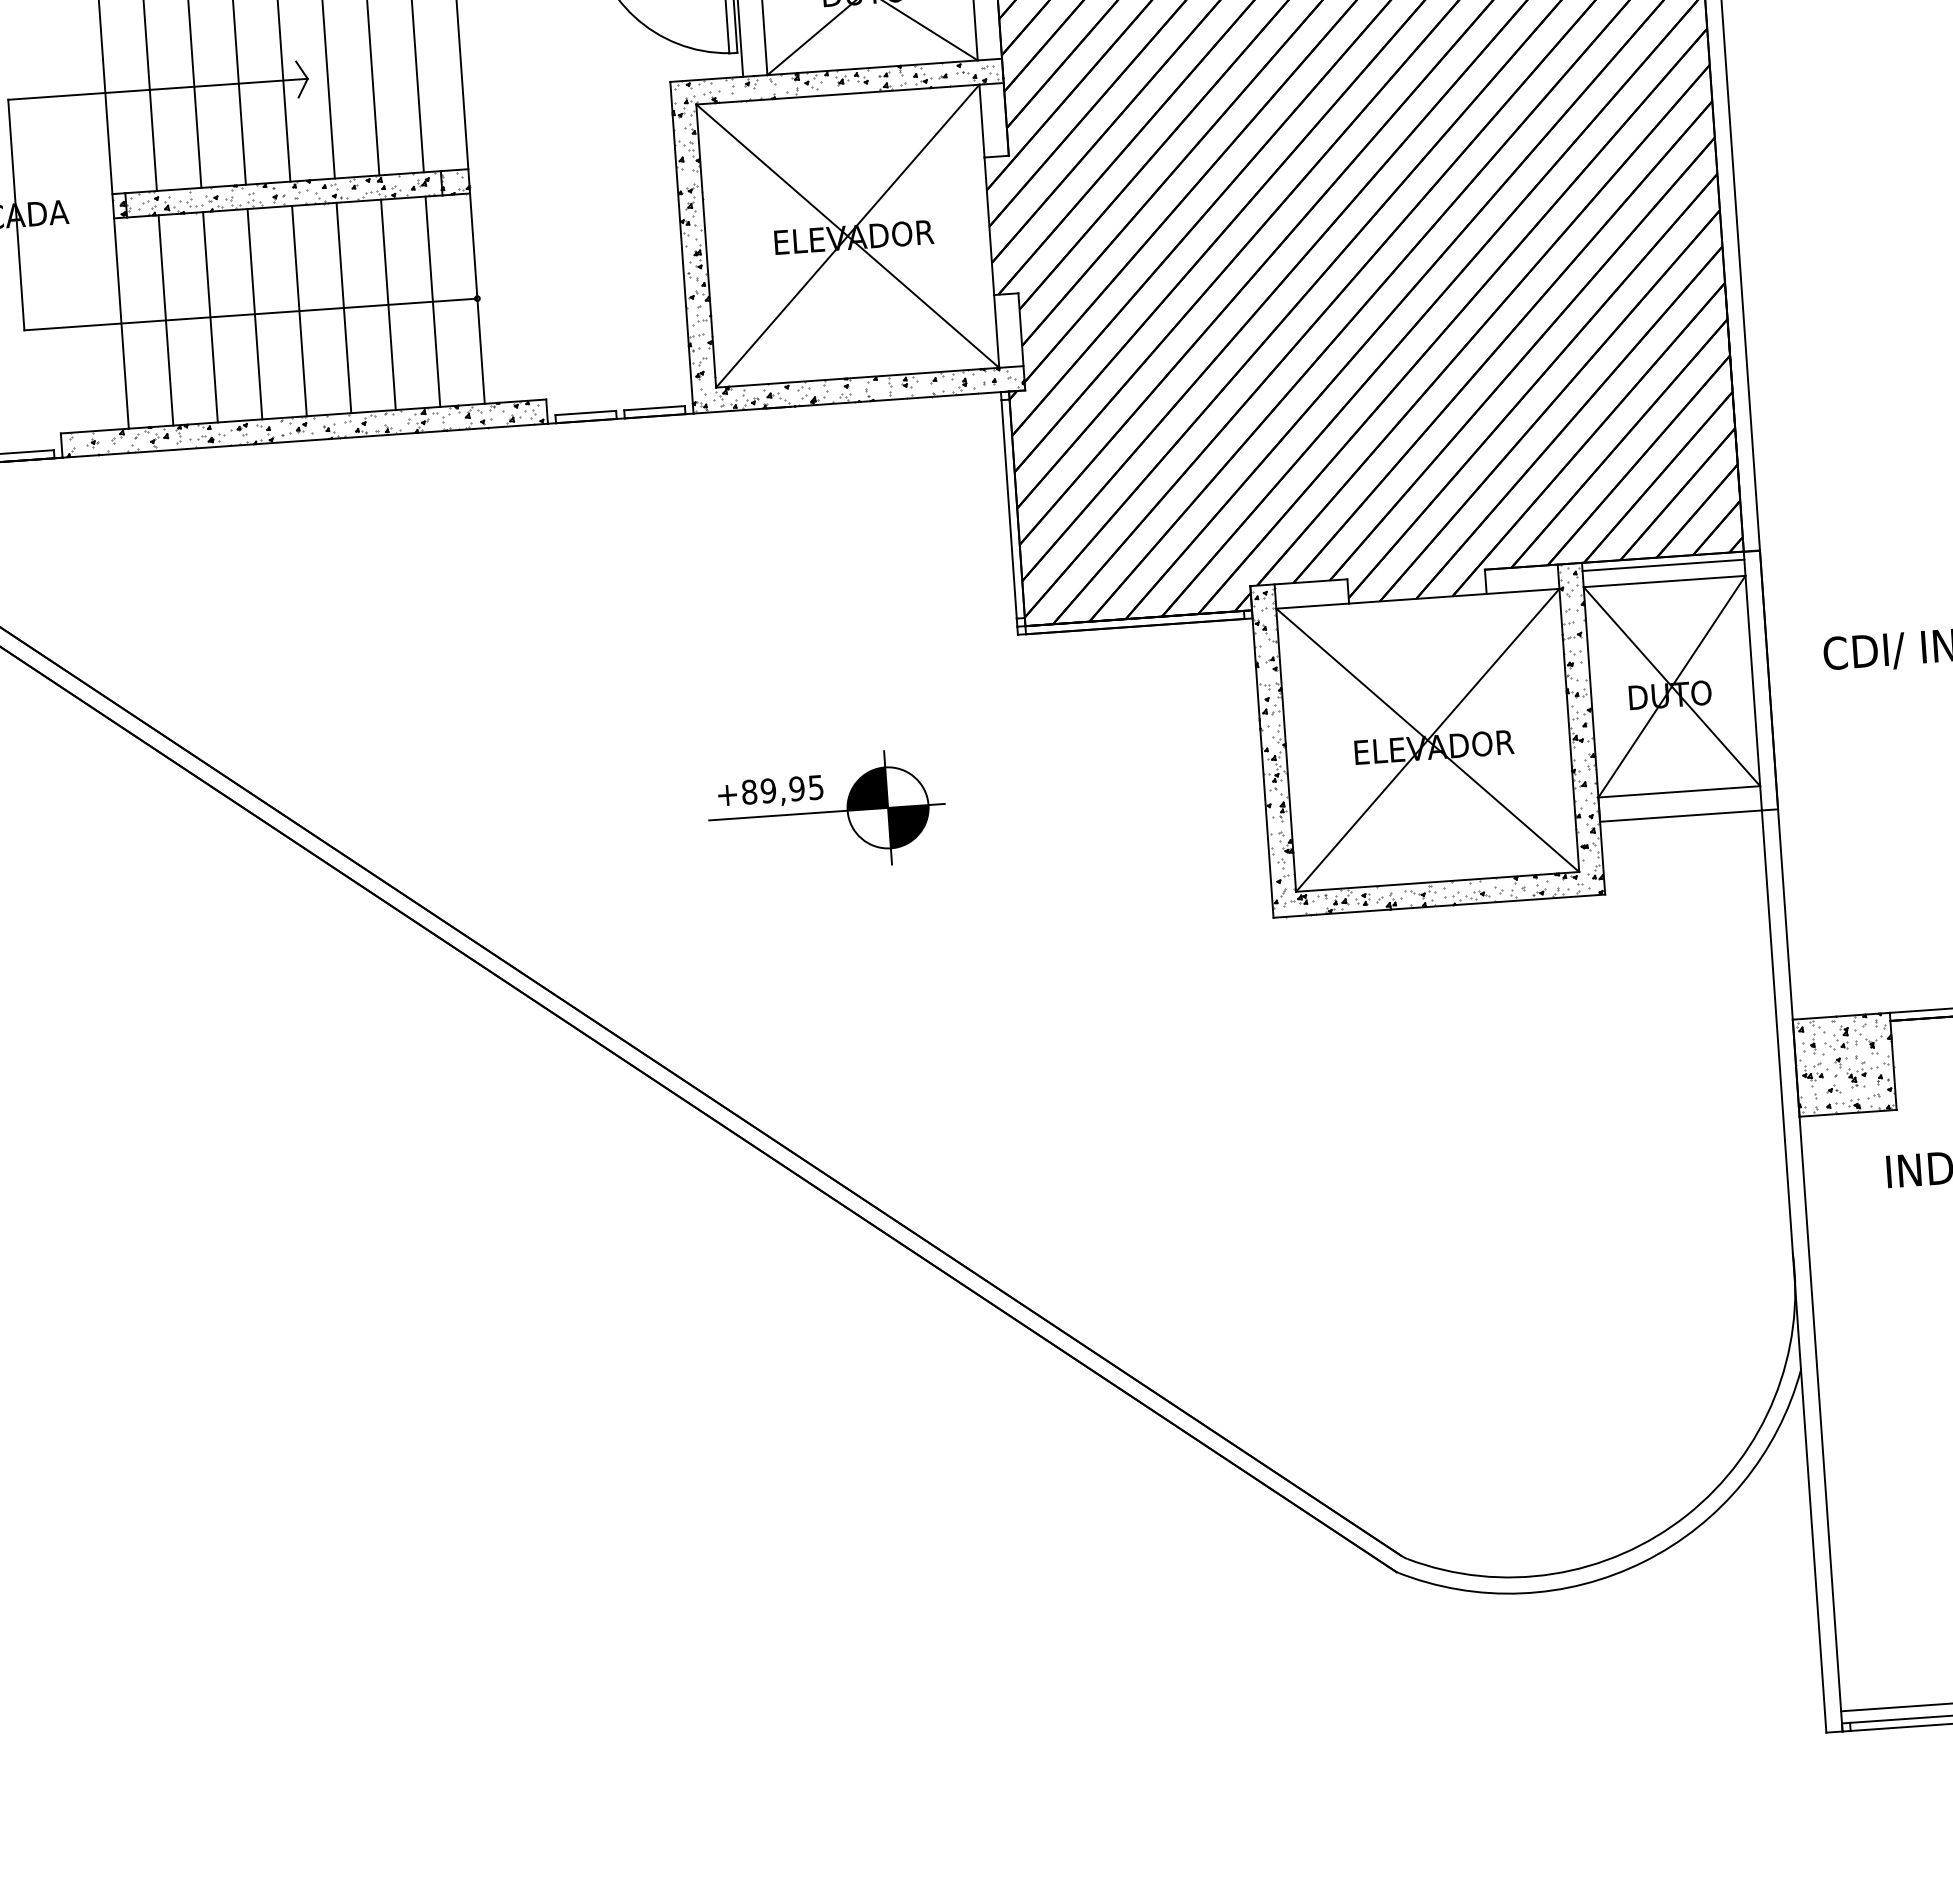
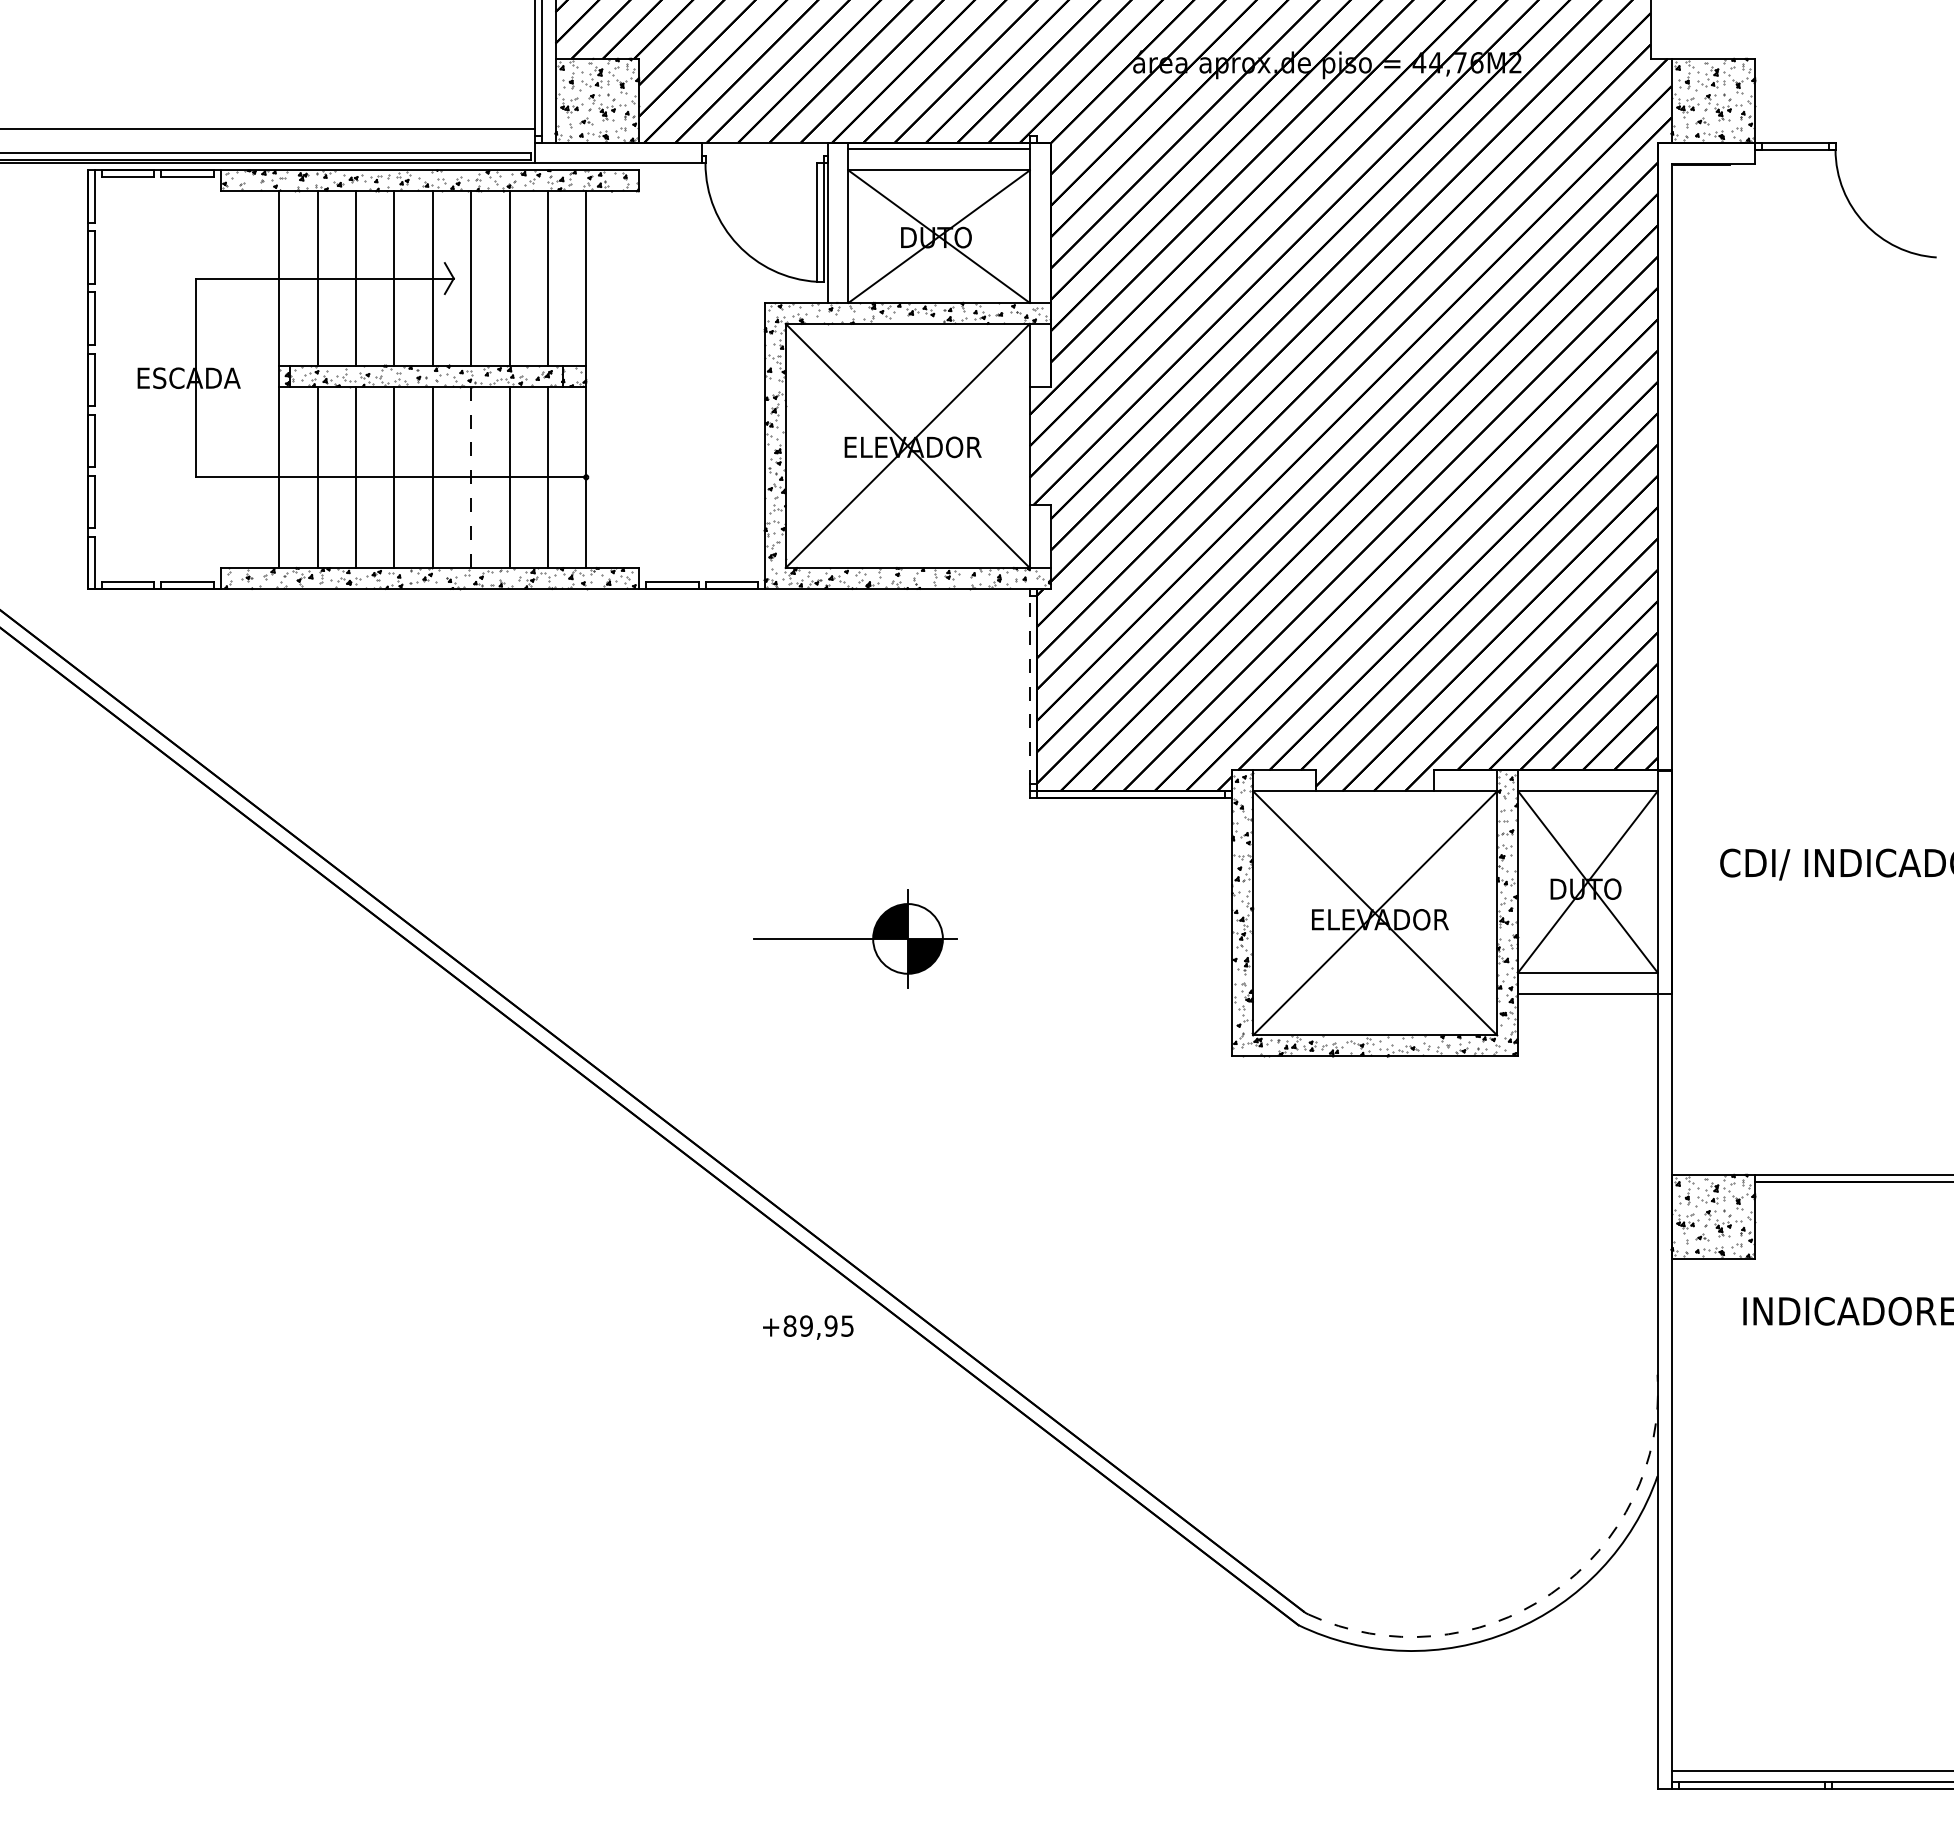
line: (344, 308) -> (471, 477), solid -> dashed
line: (1008, 508) -> (1029, 689), solid -> dashed
line: (1662, 565) -> (1587, 777), removed
text: (770, 792) -> (808, 1327), moved
arc: (1687, 1514) -> (1551, 1593), solid -> dashed

